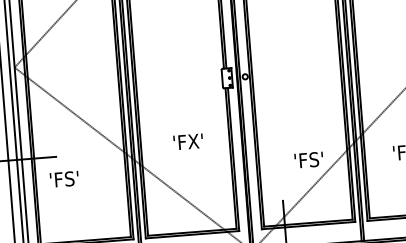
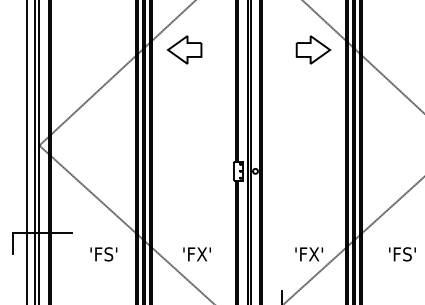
text: (187, 142) -> (196, 254), moved
text: (309, 160) -> (309, 254), 'FS' -> 'FX'
text: (64, 179) -> (103, 254), moved

